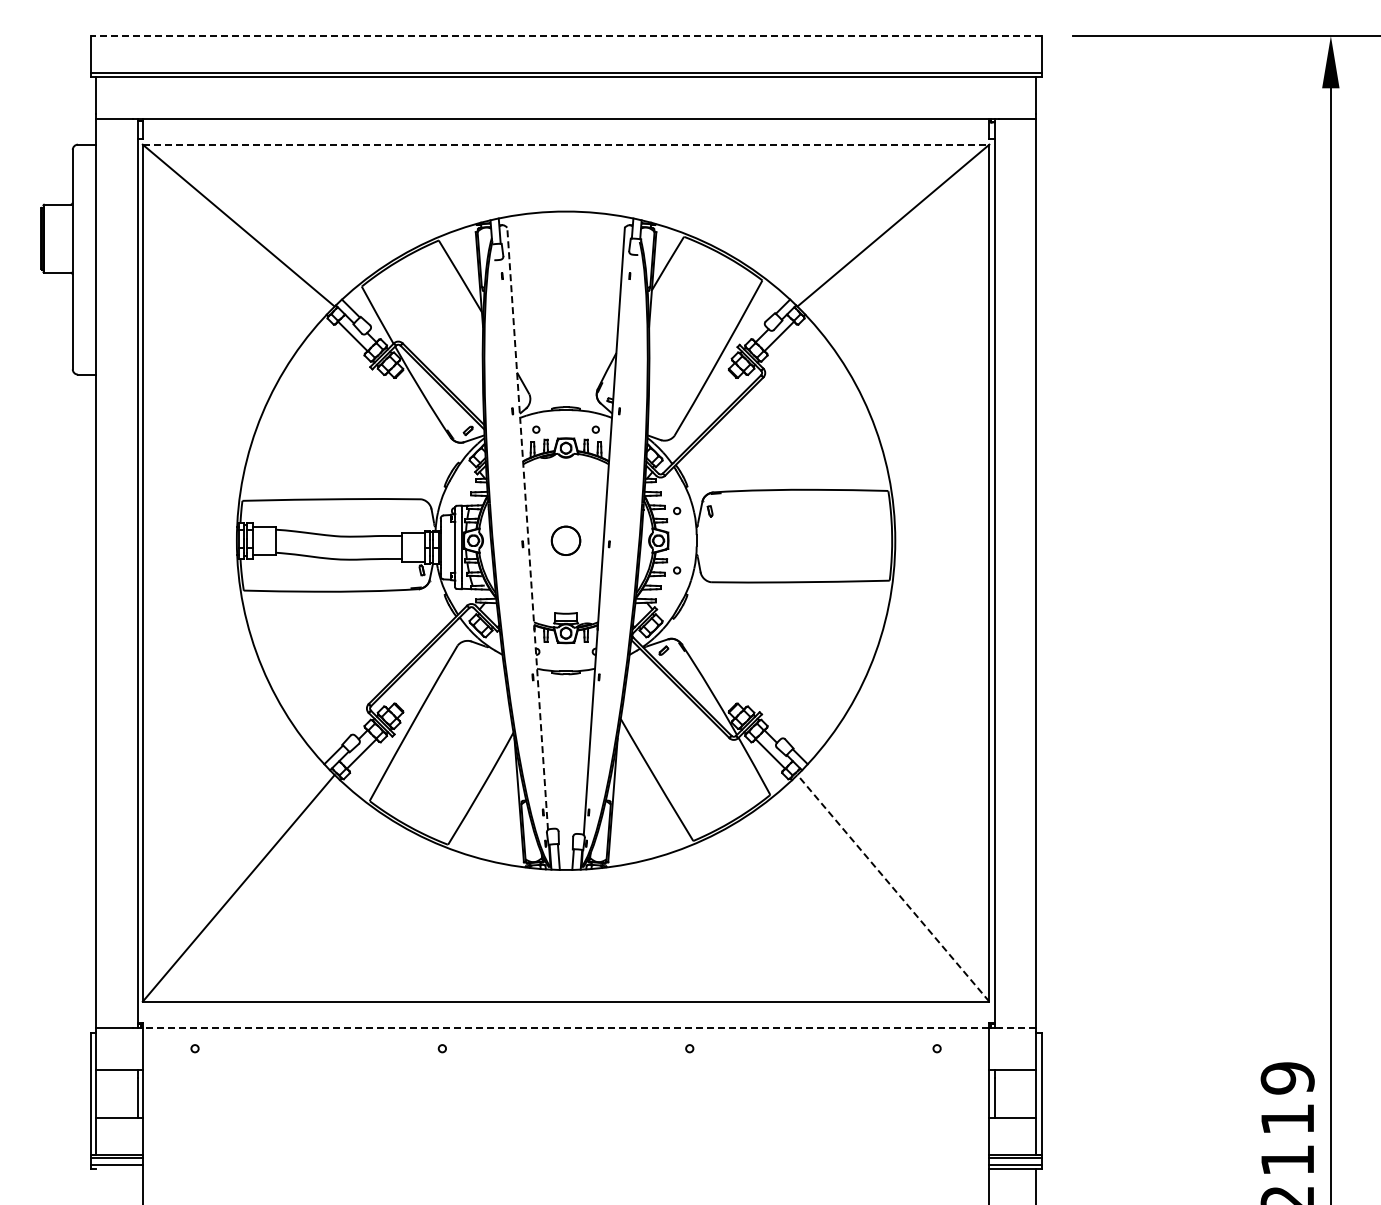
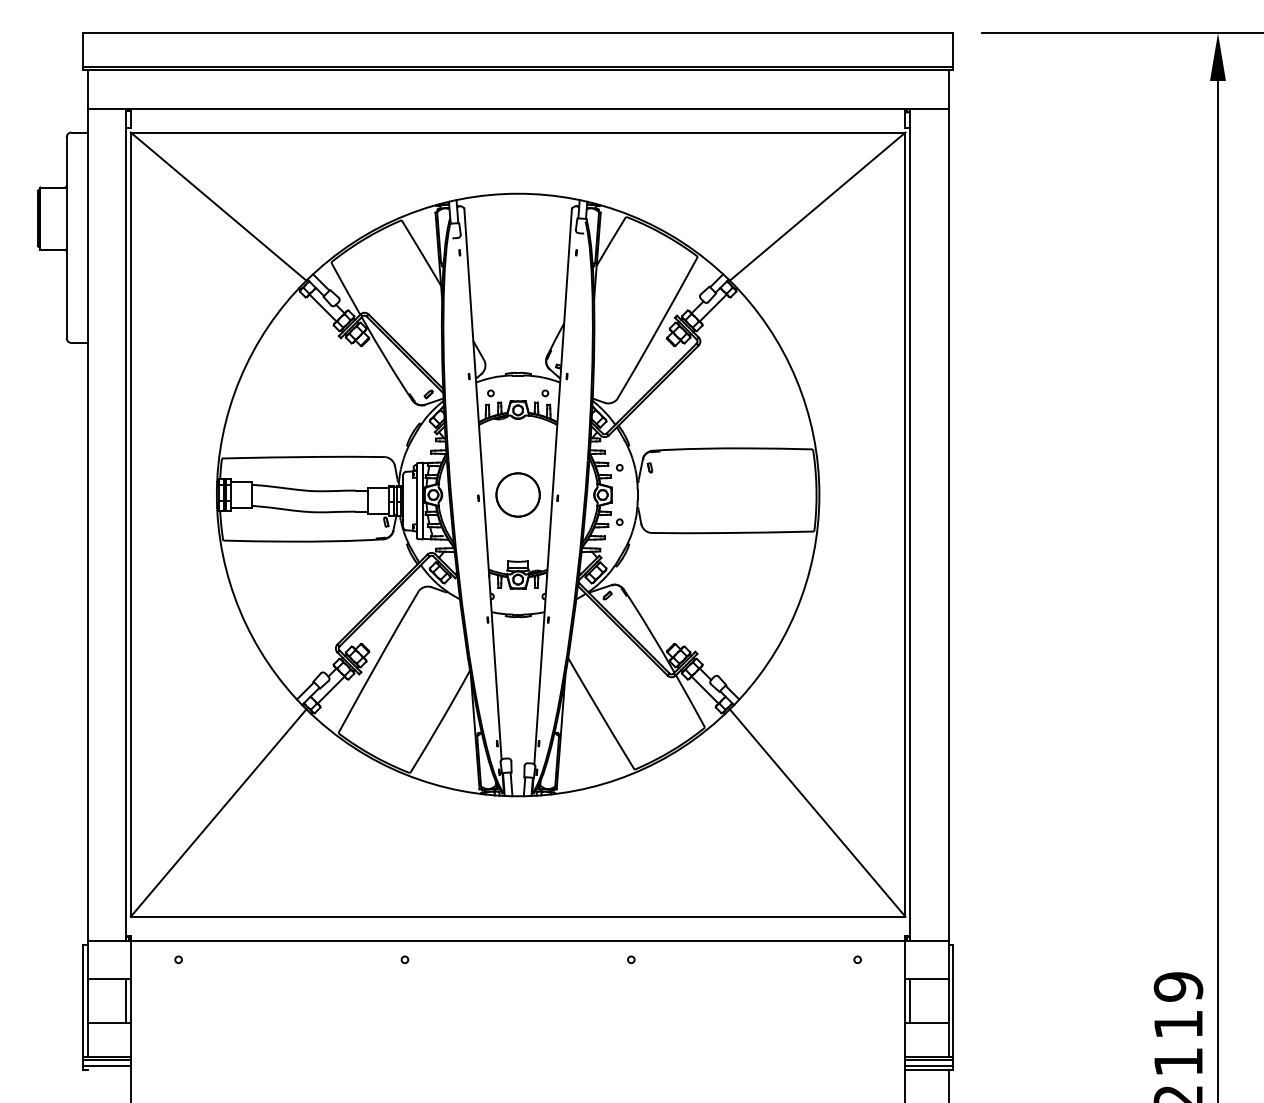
line: (566, 36) -> (518, 33), dashed -> solid
line: (566, 144) -> (518, 132), dashed -> solid
line: (527, 528) -> (482, 483), dashed -> solid
circle: (565, 540) -> (517, 494), size x1.67
line: (893, 888) -> (817, 813), dashed -> solid
line: (565, 1027) -> (517, 940), dashed -> solid
line: (1017, 1027) -> (931, 940), dashed -> solid

